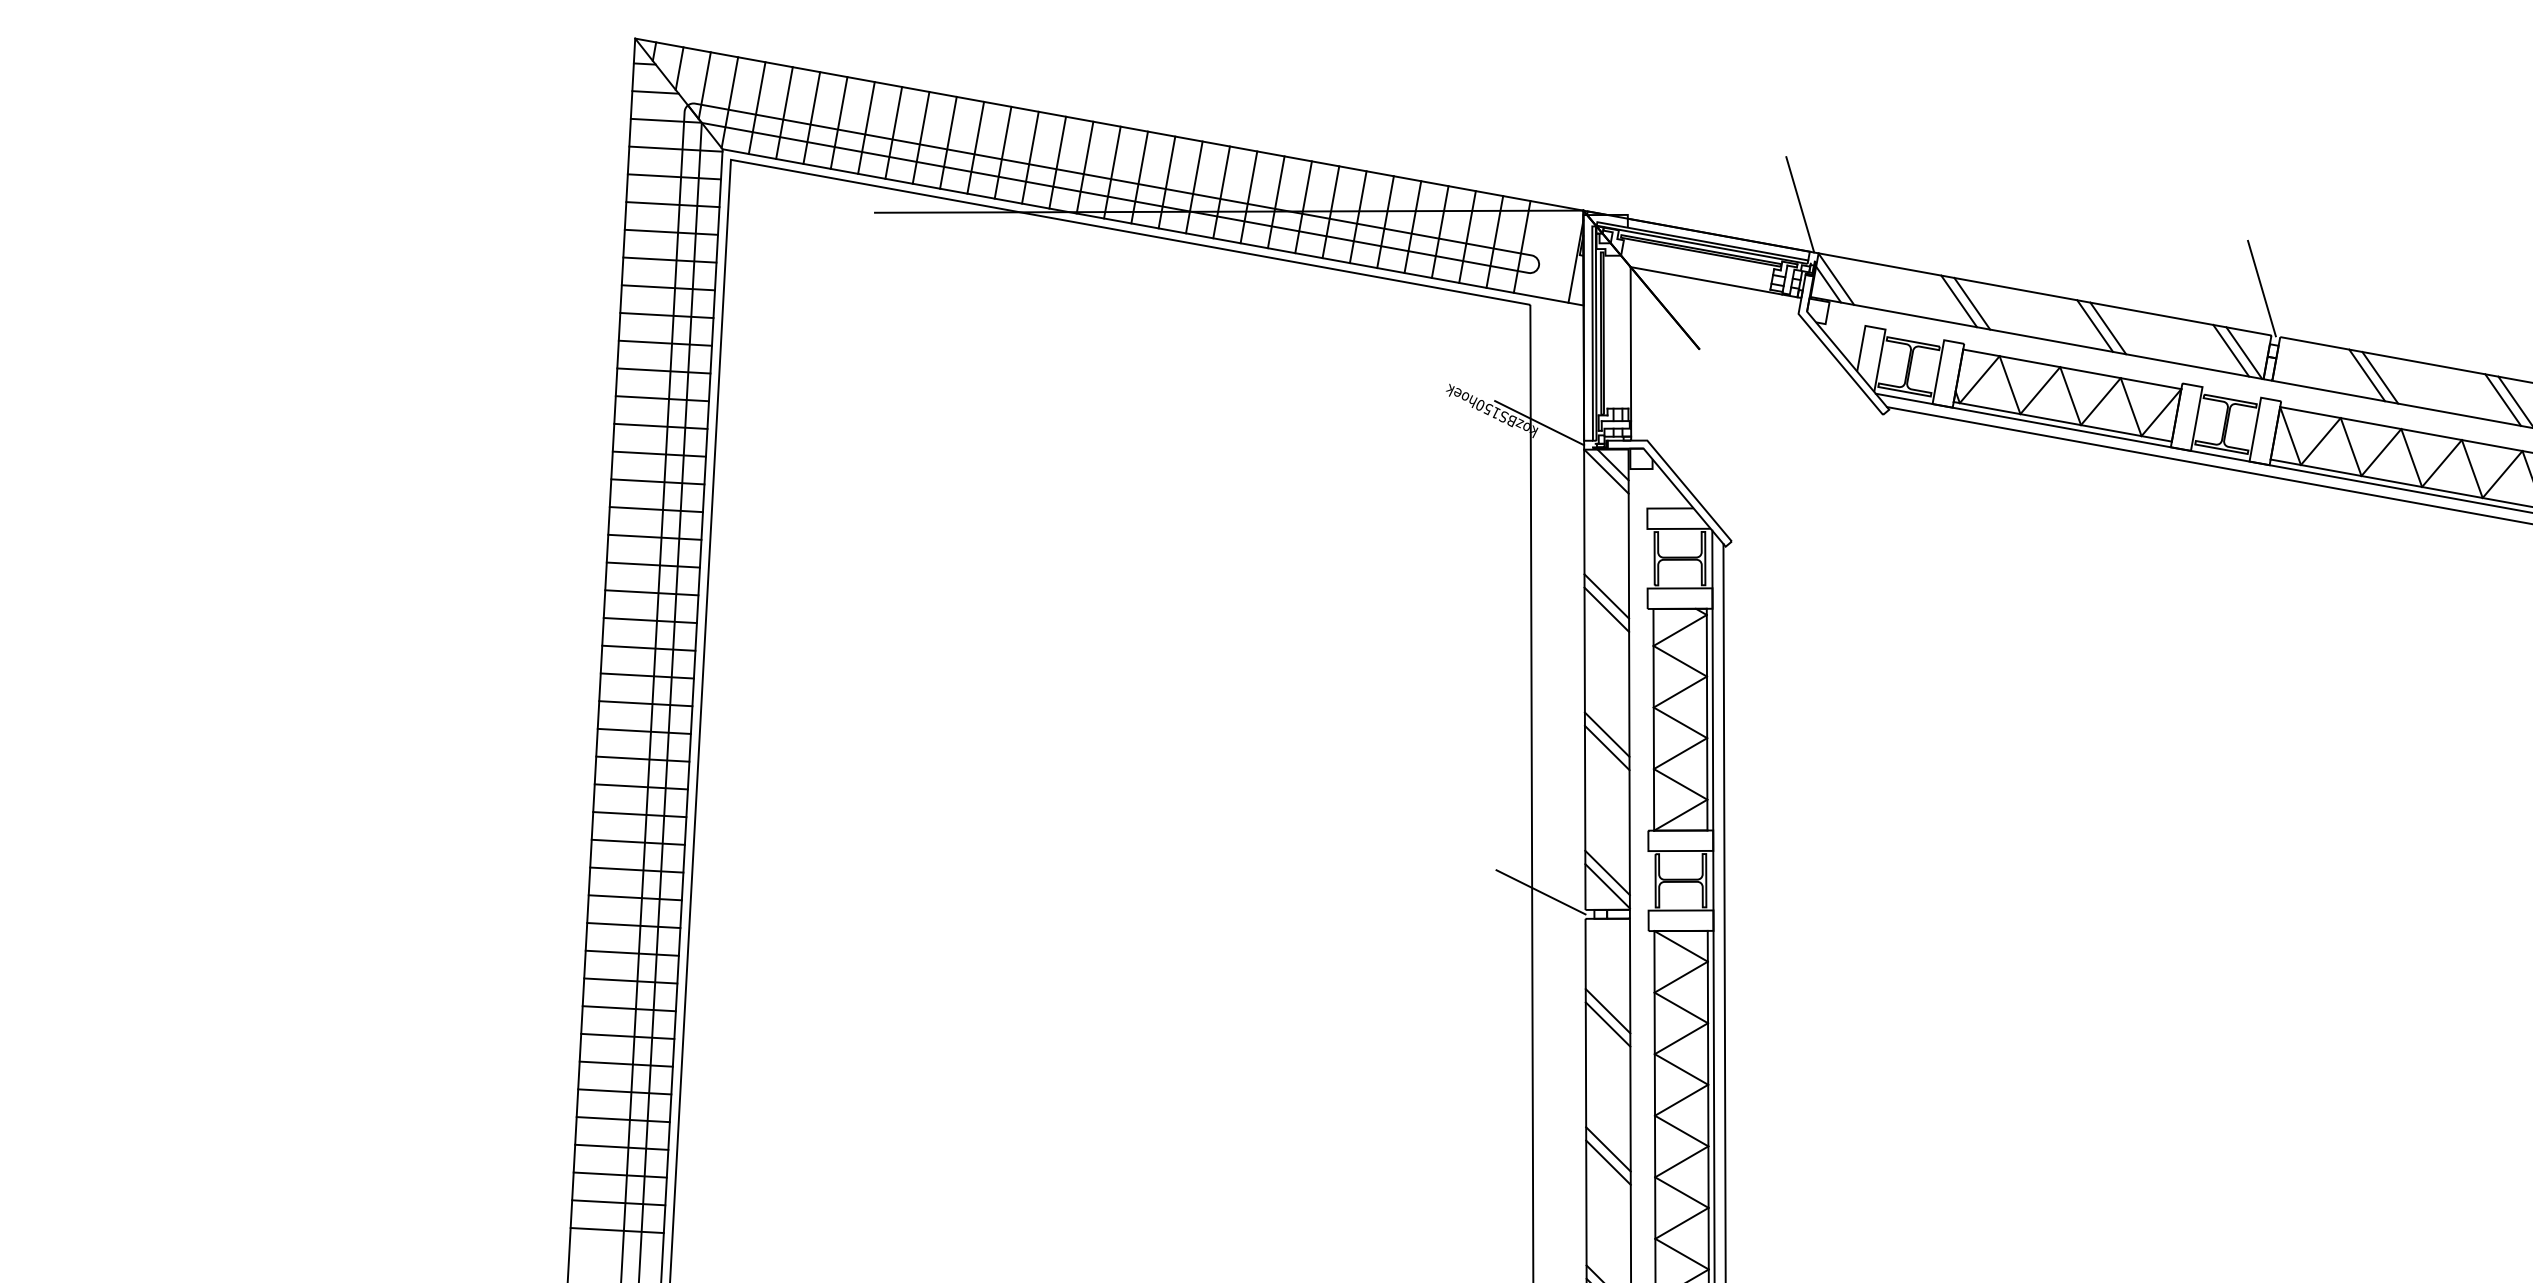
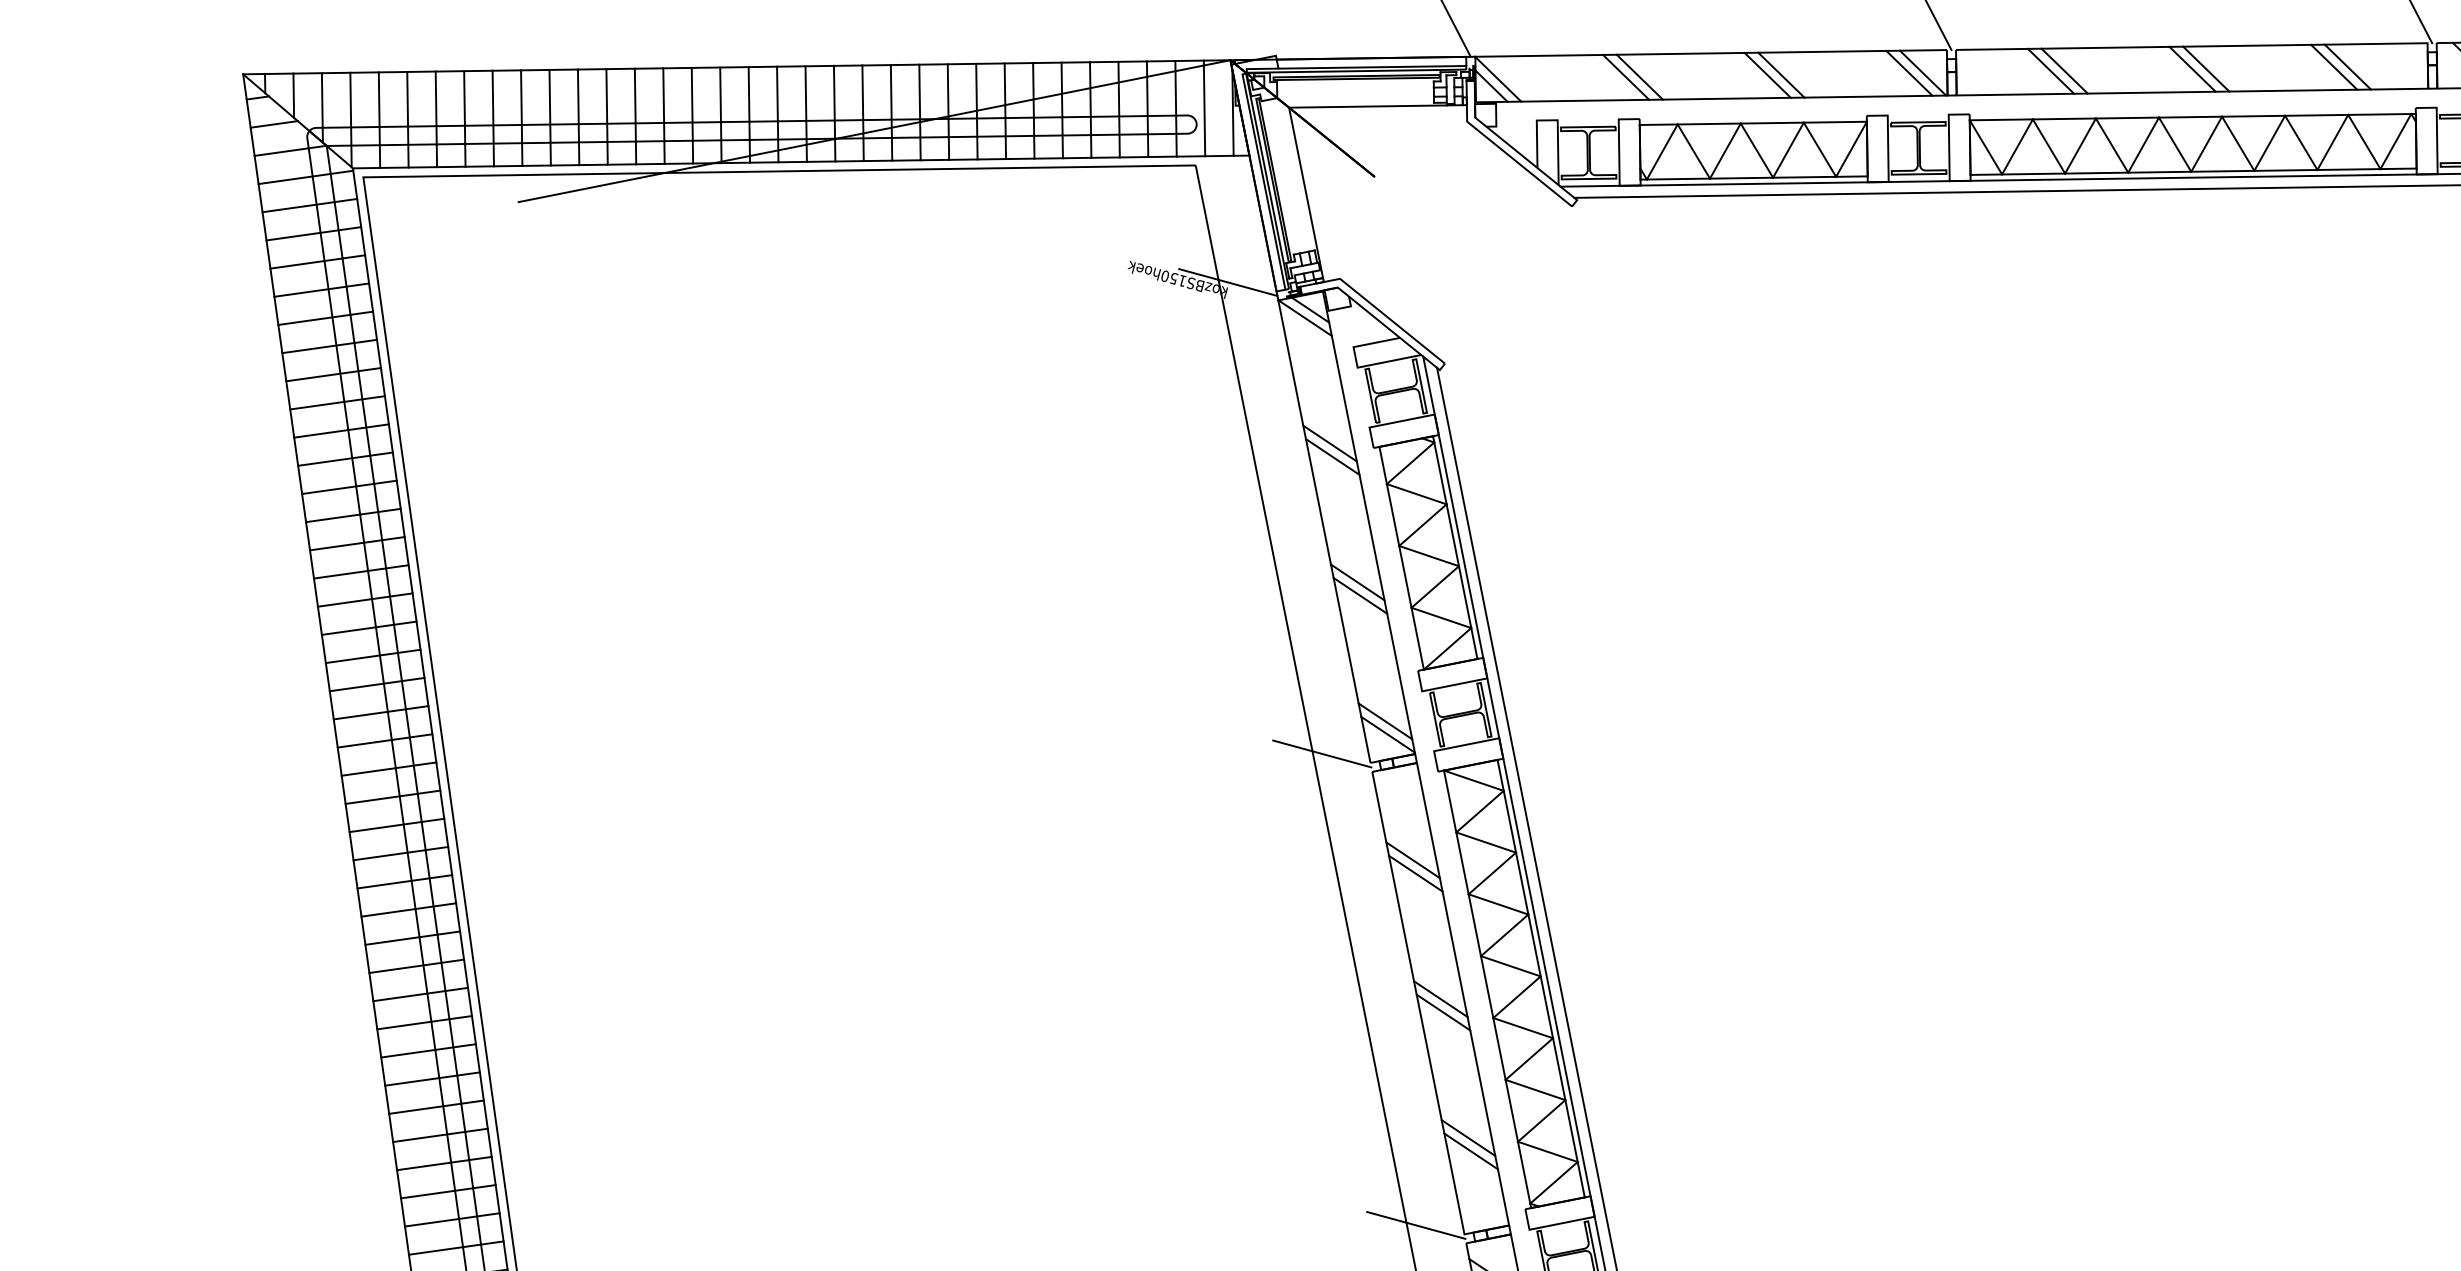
line: (1549, 251) -> (1204, 108), added

